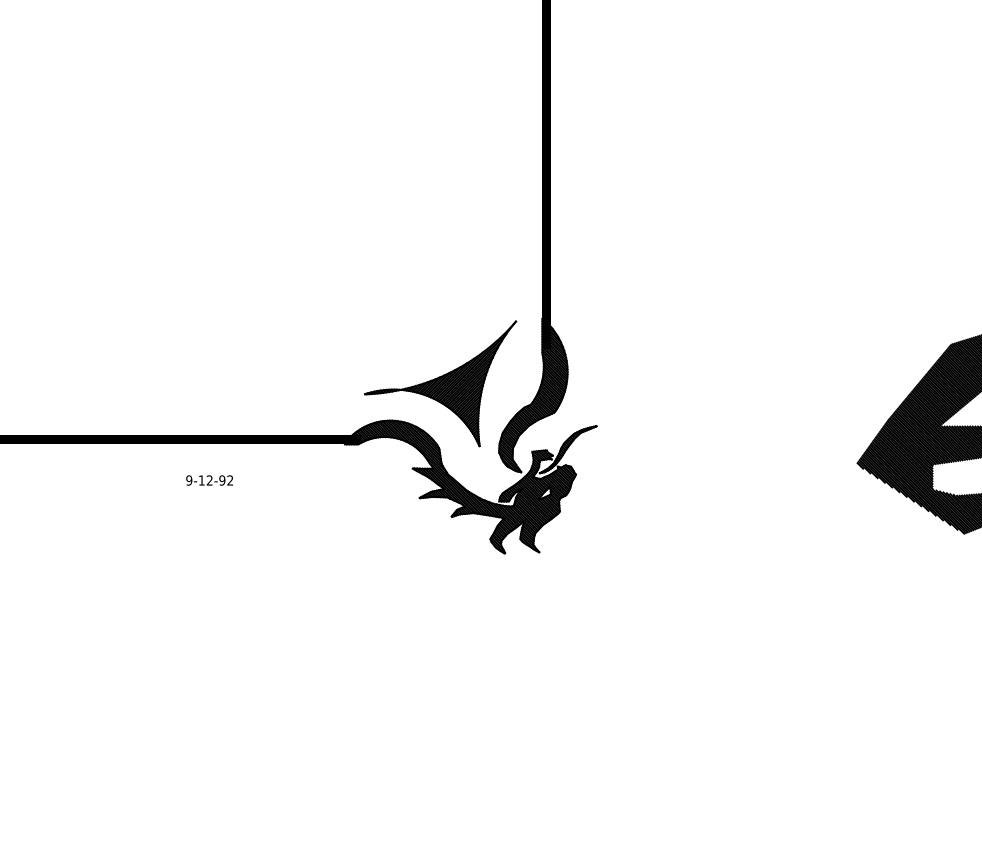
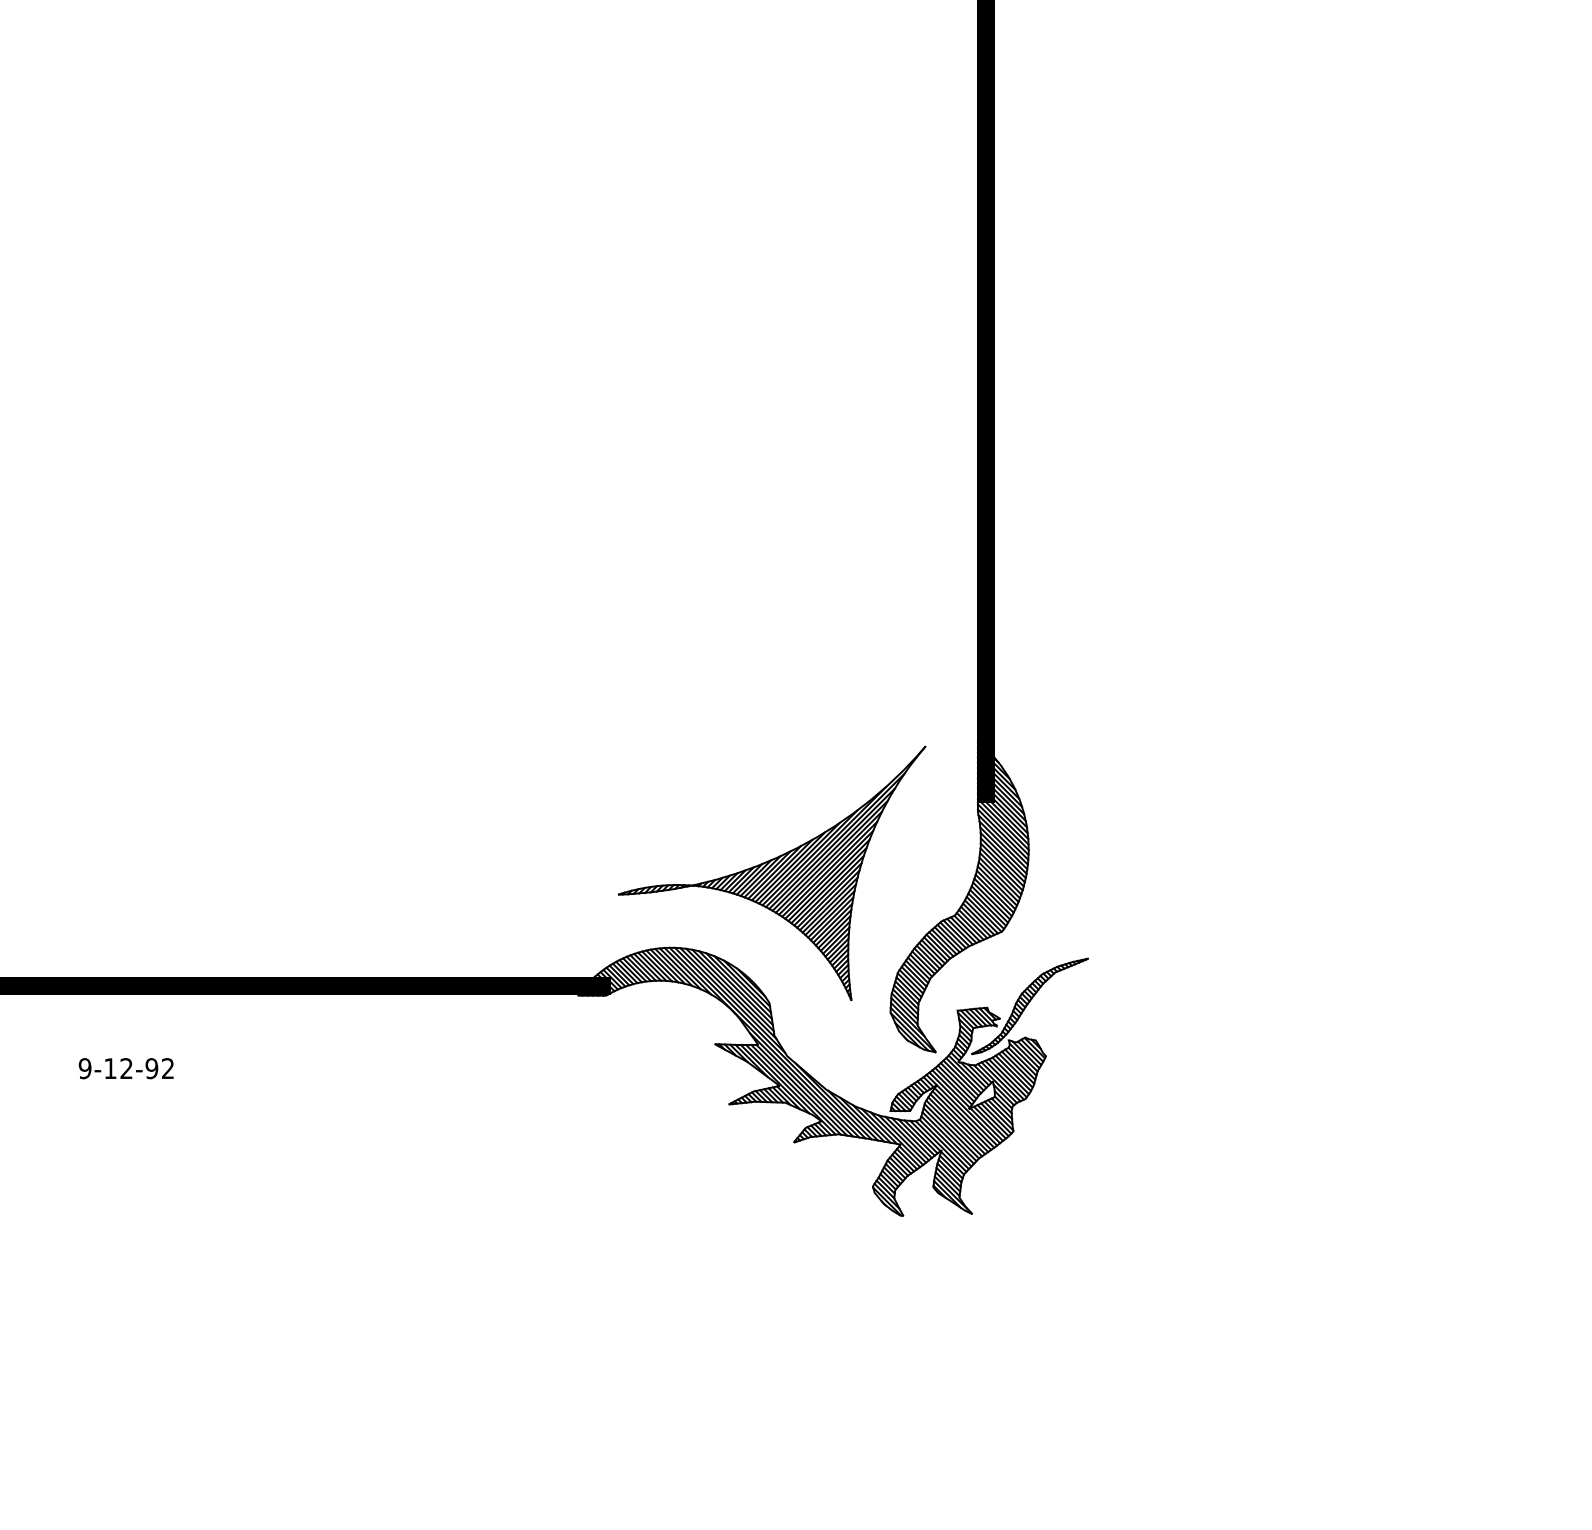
text: (209, 480) -> (125, 1068), moved

